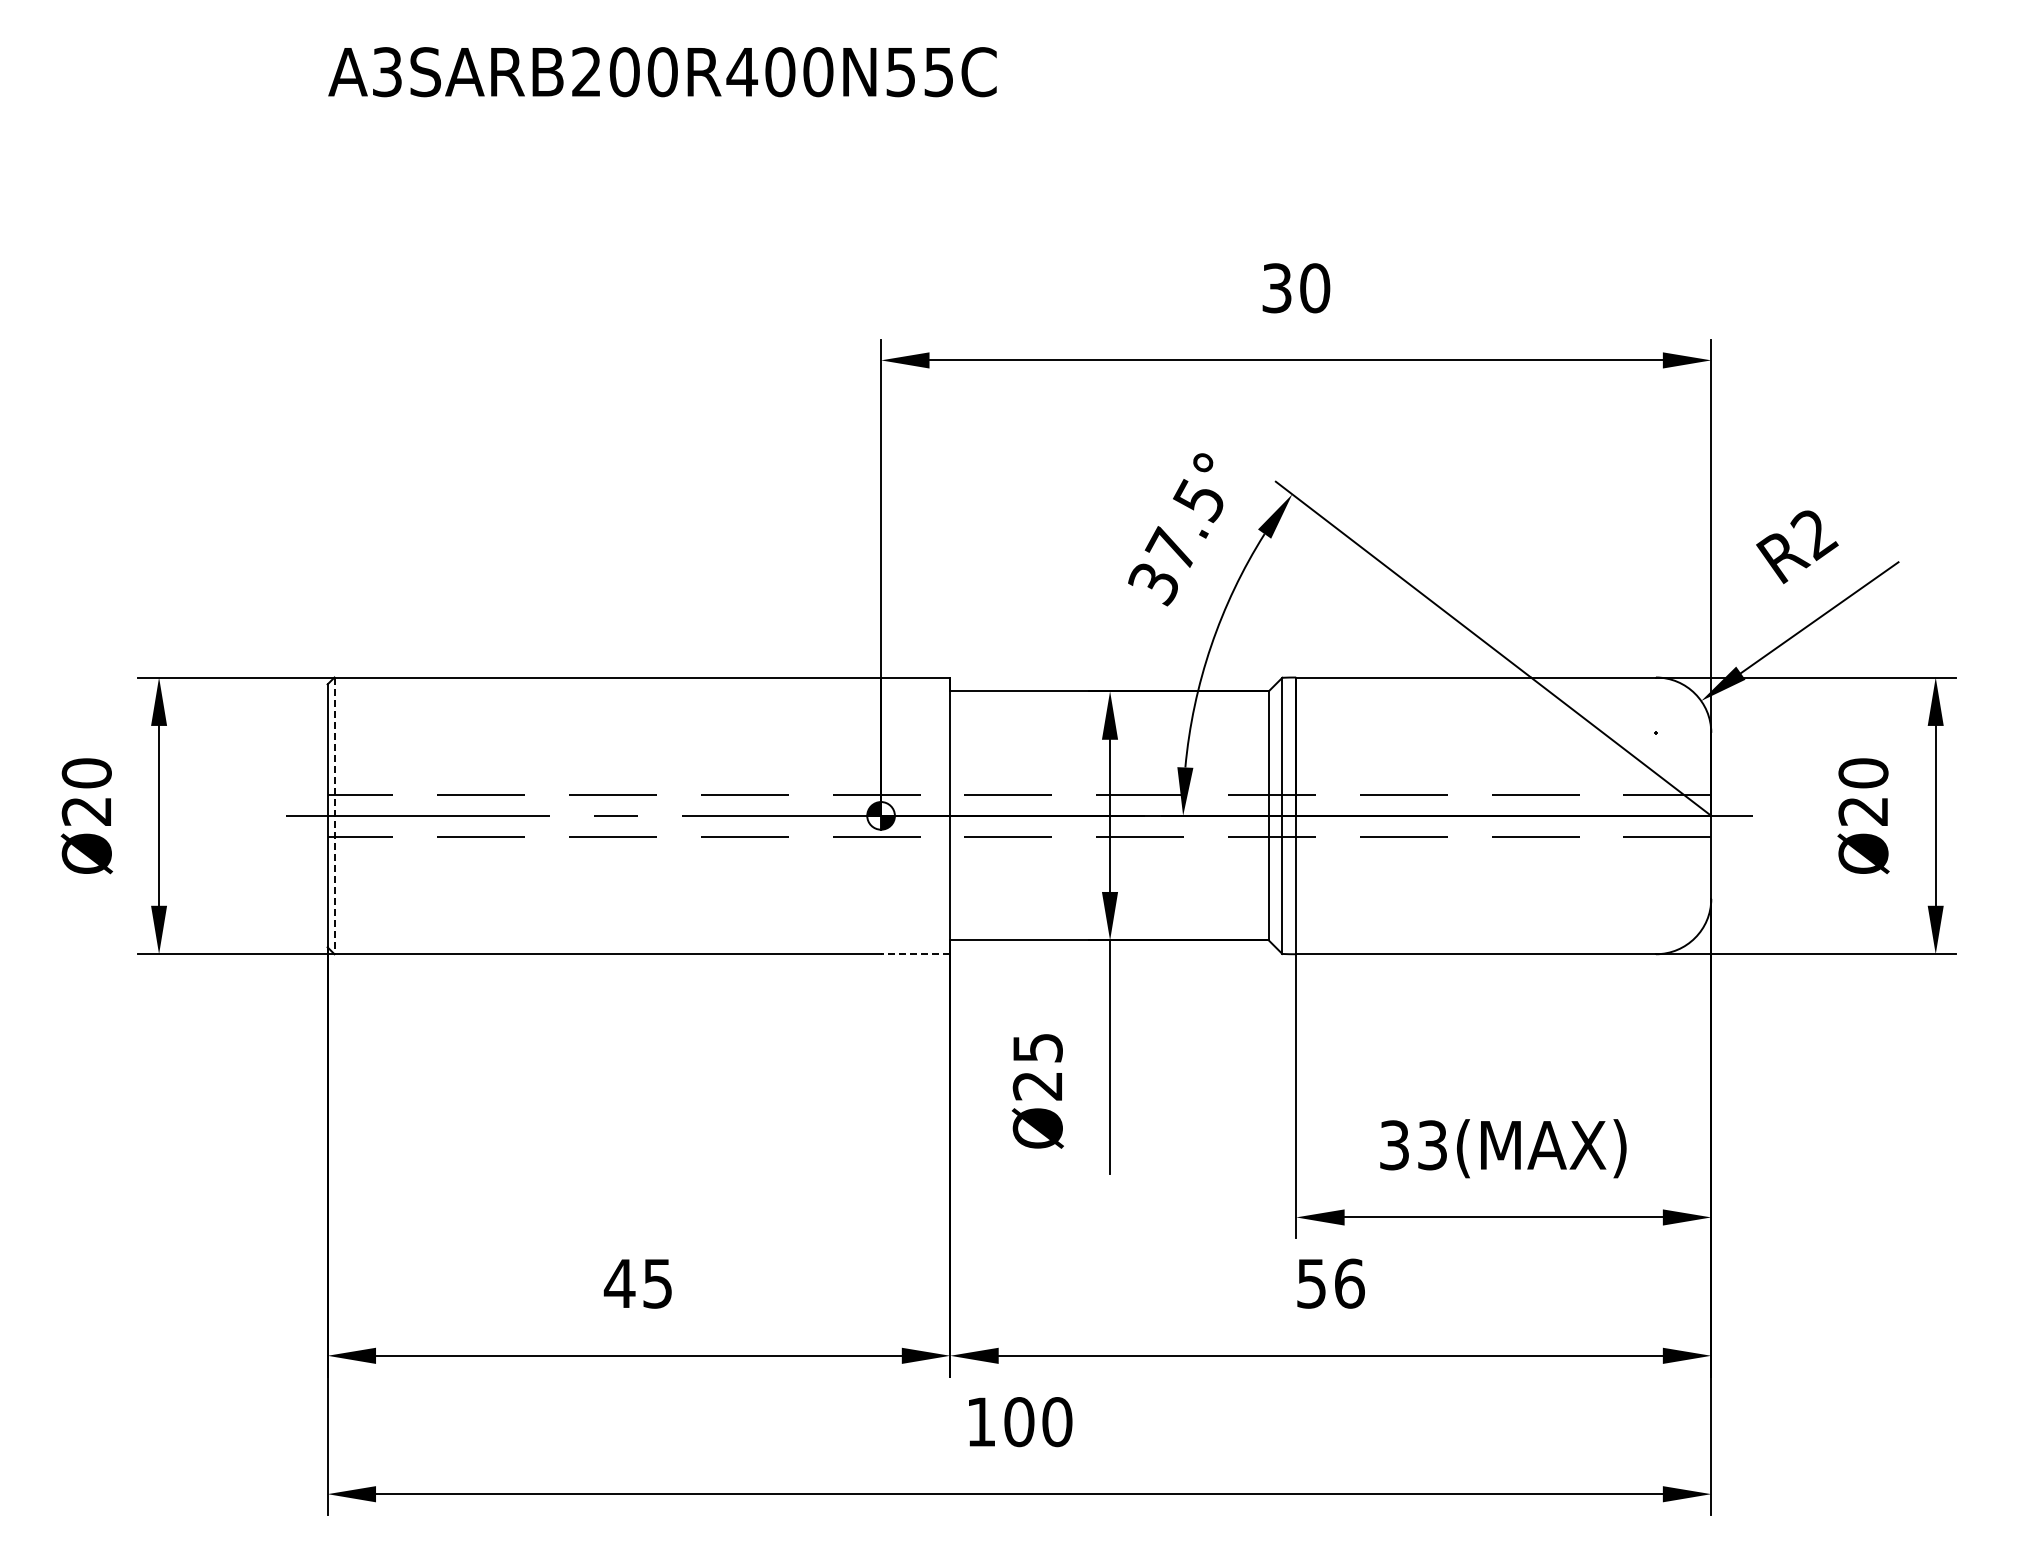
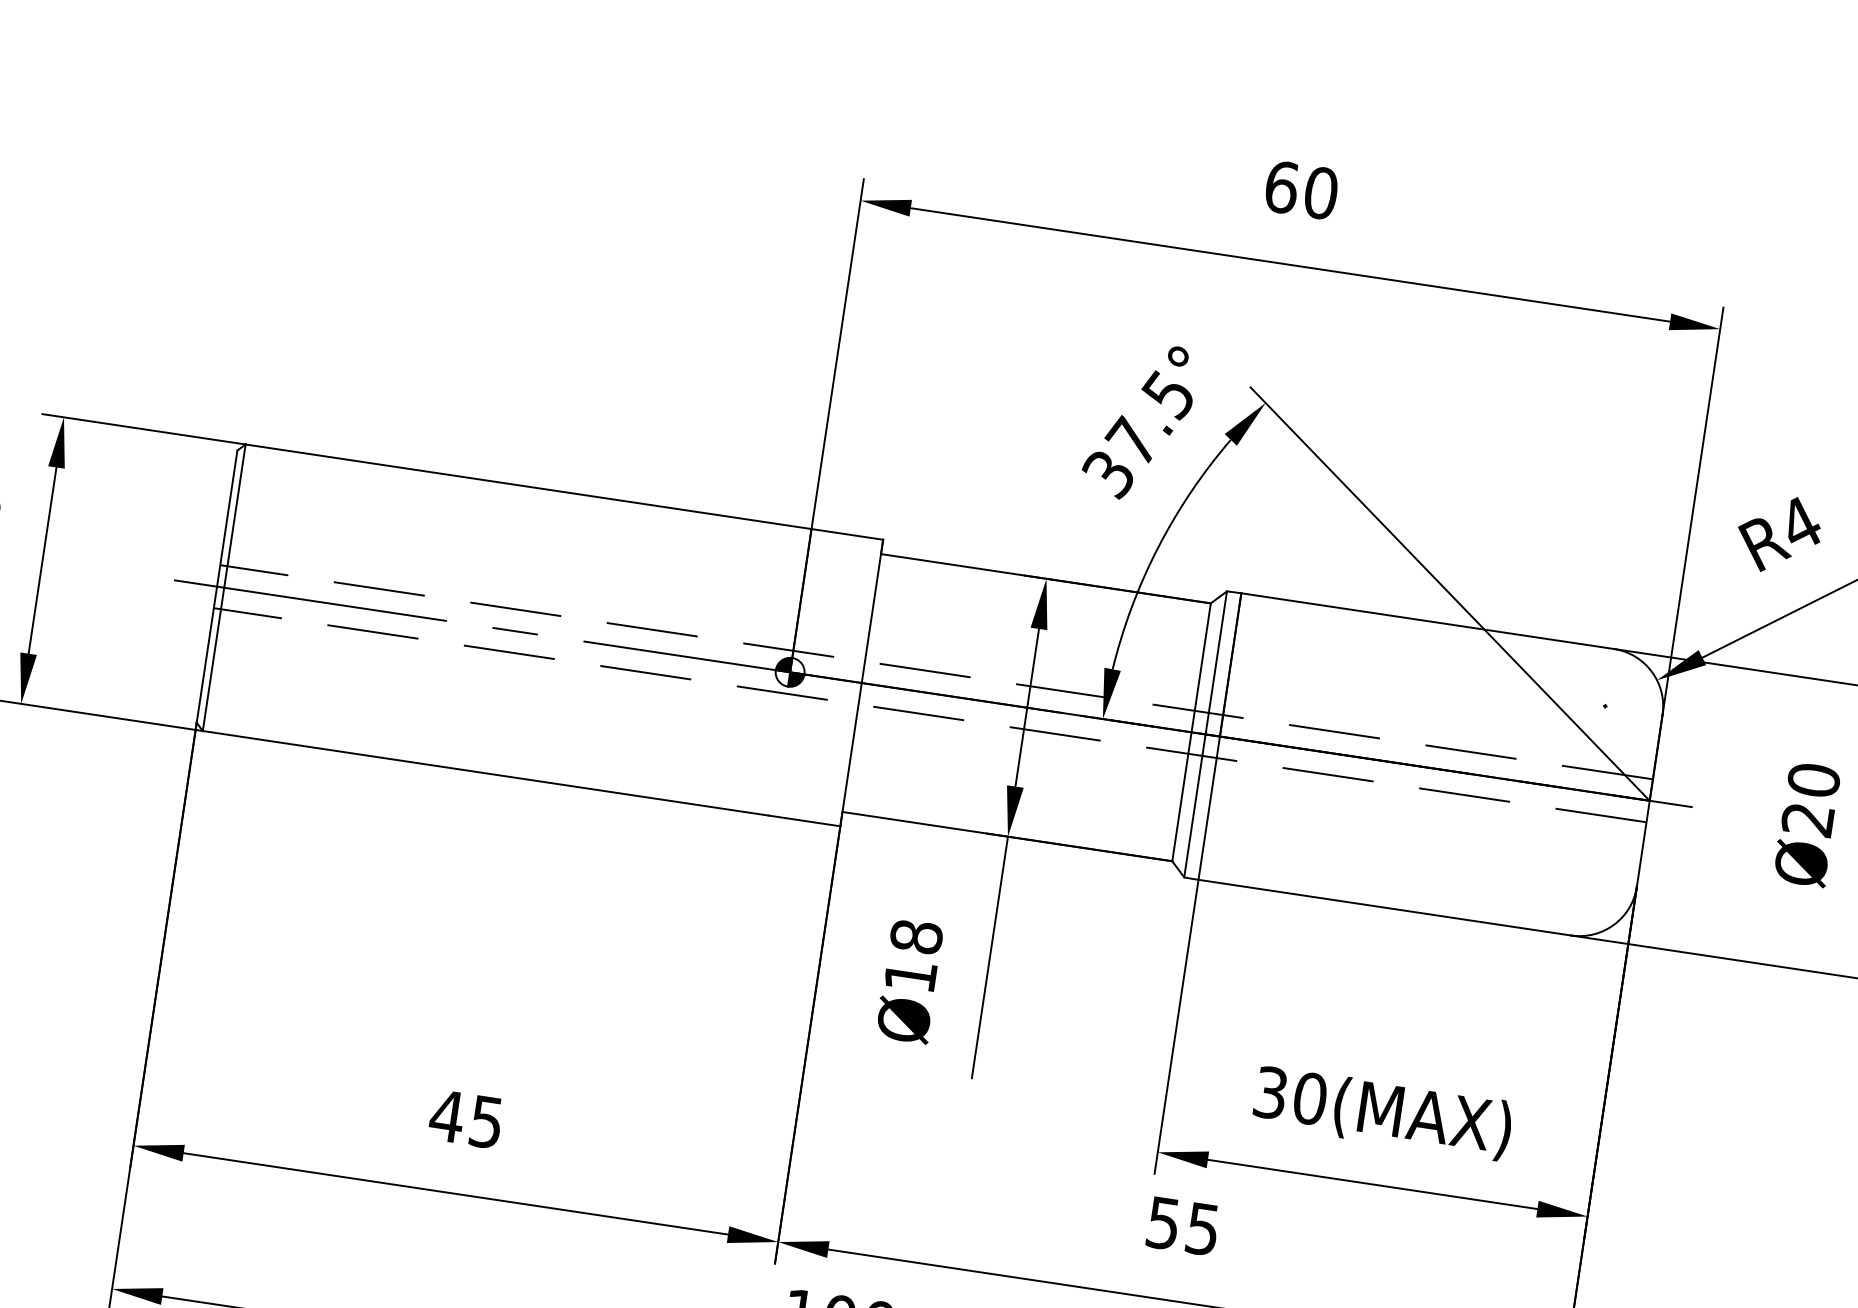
text: (1277, 288) -> (1282, 187), 30 -> 60
text: (1814, 534) -> (1800, 525), R2 -> R4
line: (334, 816) -> (224, 588), dashed -> solid
line: (915, 954) -> (804, 821), dashed -> solid
text: (1037, 1066) -> (913, 956), Ø25 -> Ø18
text: (1432, 1145) -> (1310, 1098), 33(MAX) -> 30(MAX)
text: (1349, 1283) -> (1202, 1228), 56 -> 55

